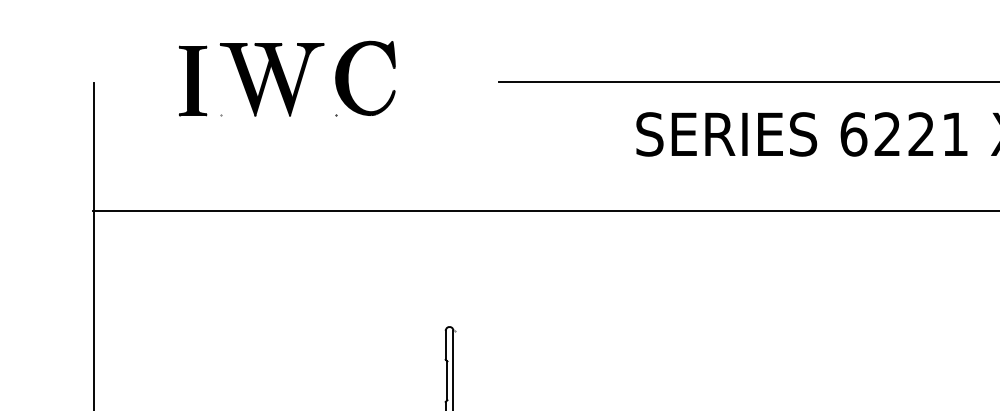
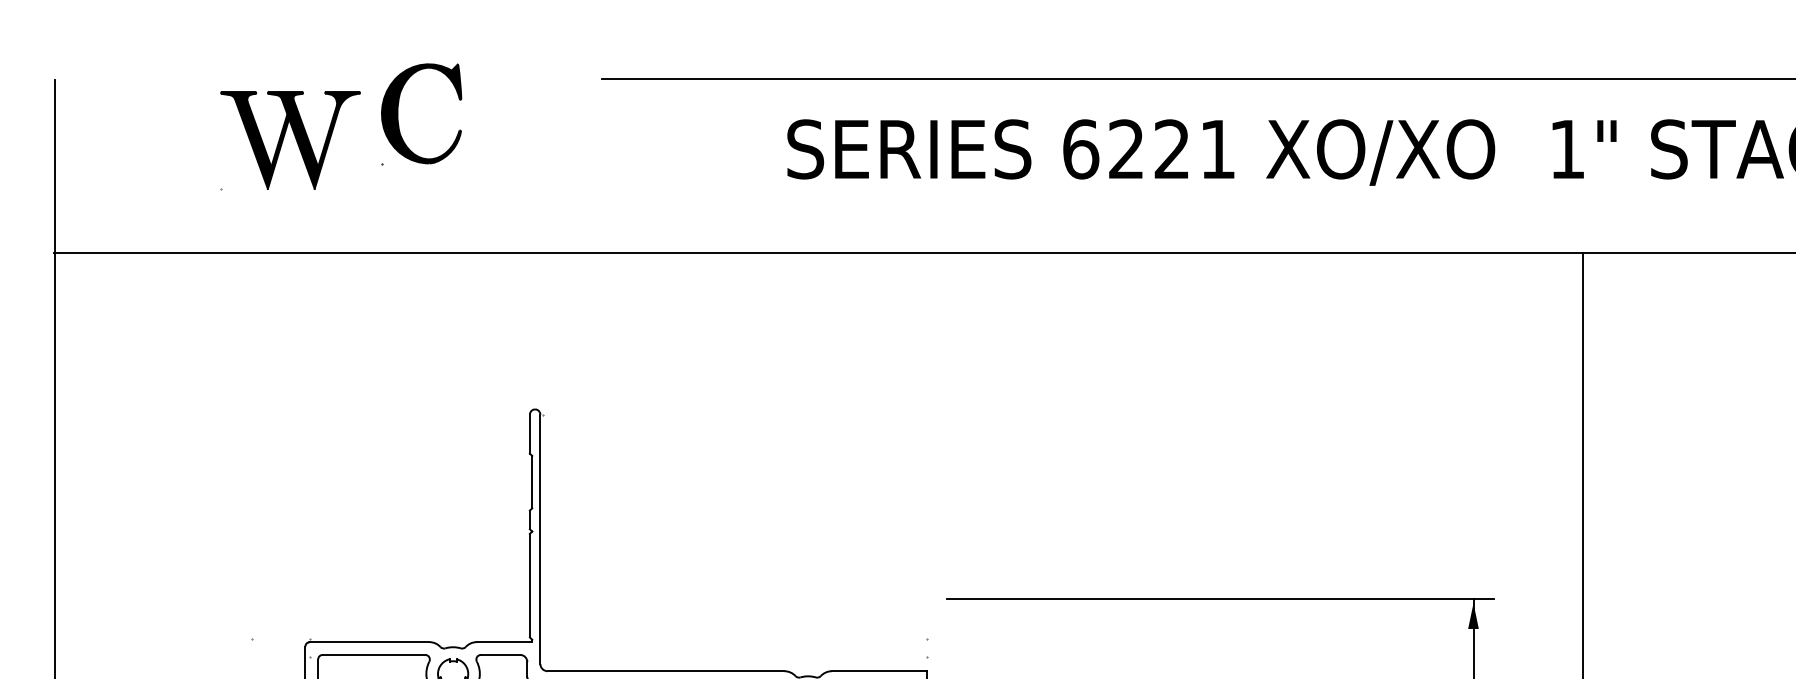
part: (348, 78) -> (398, 114), moved
part: (272, 79) -> (290, 140), moved
part: (192, 81) -> (188, 77), removed

